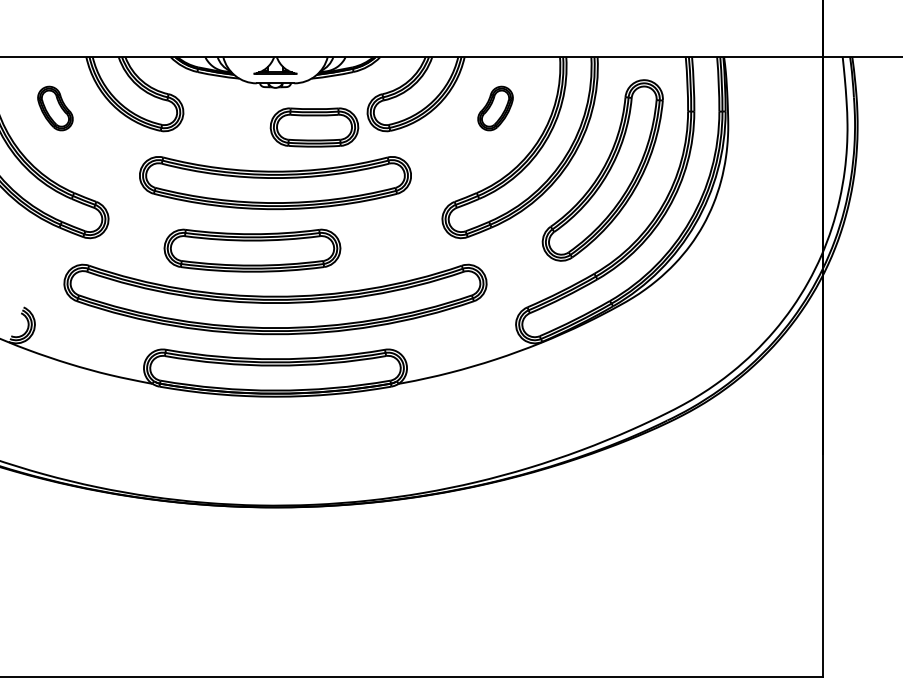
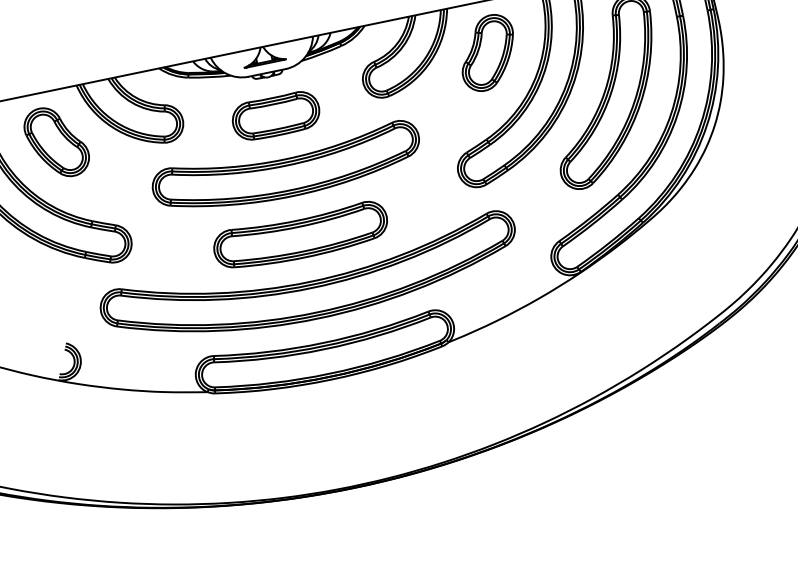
part: (55, 108) -> (56, 142), size x1.67
part: (495, 108) -> (487, 52), size x1.67
part: (314, 127) -> (276, 116), moved
part: (252, 250) -> (301, 236), moved

